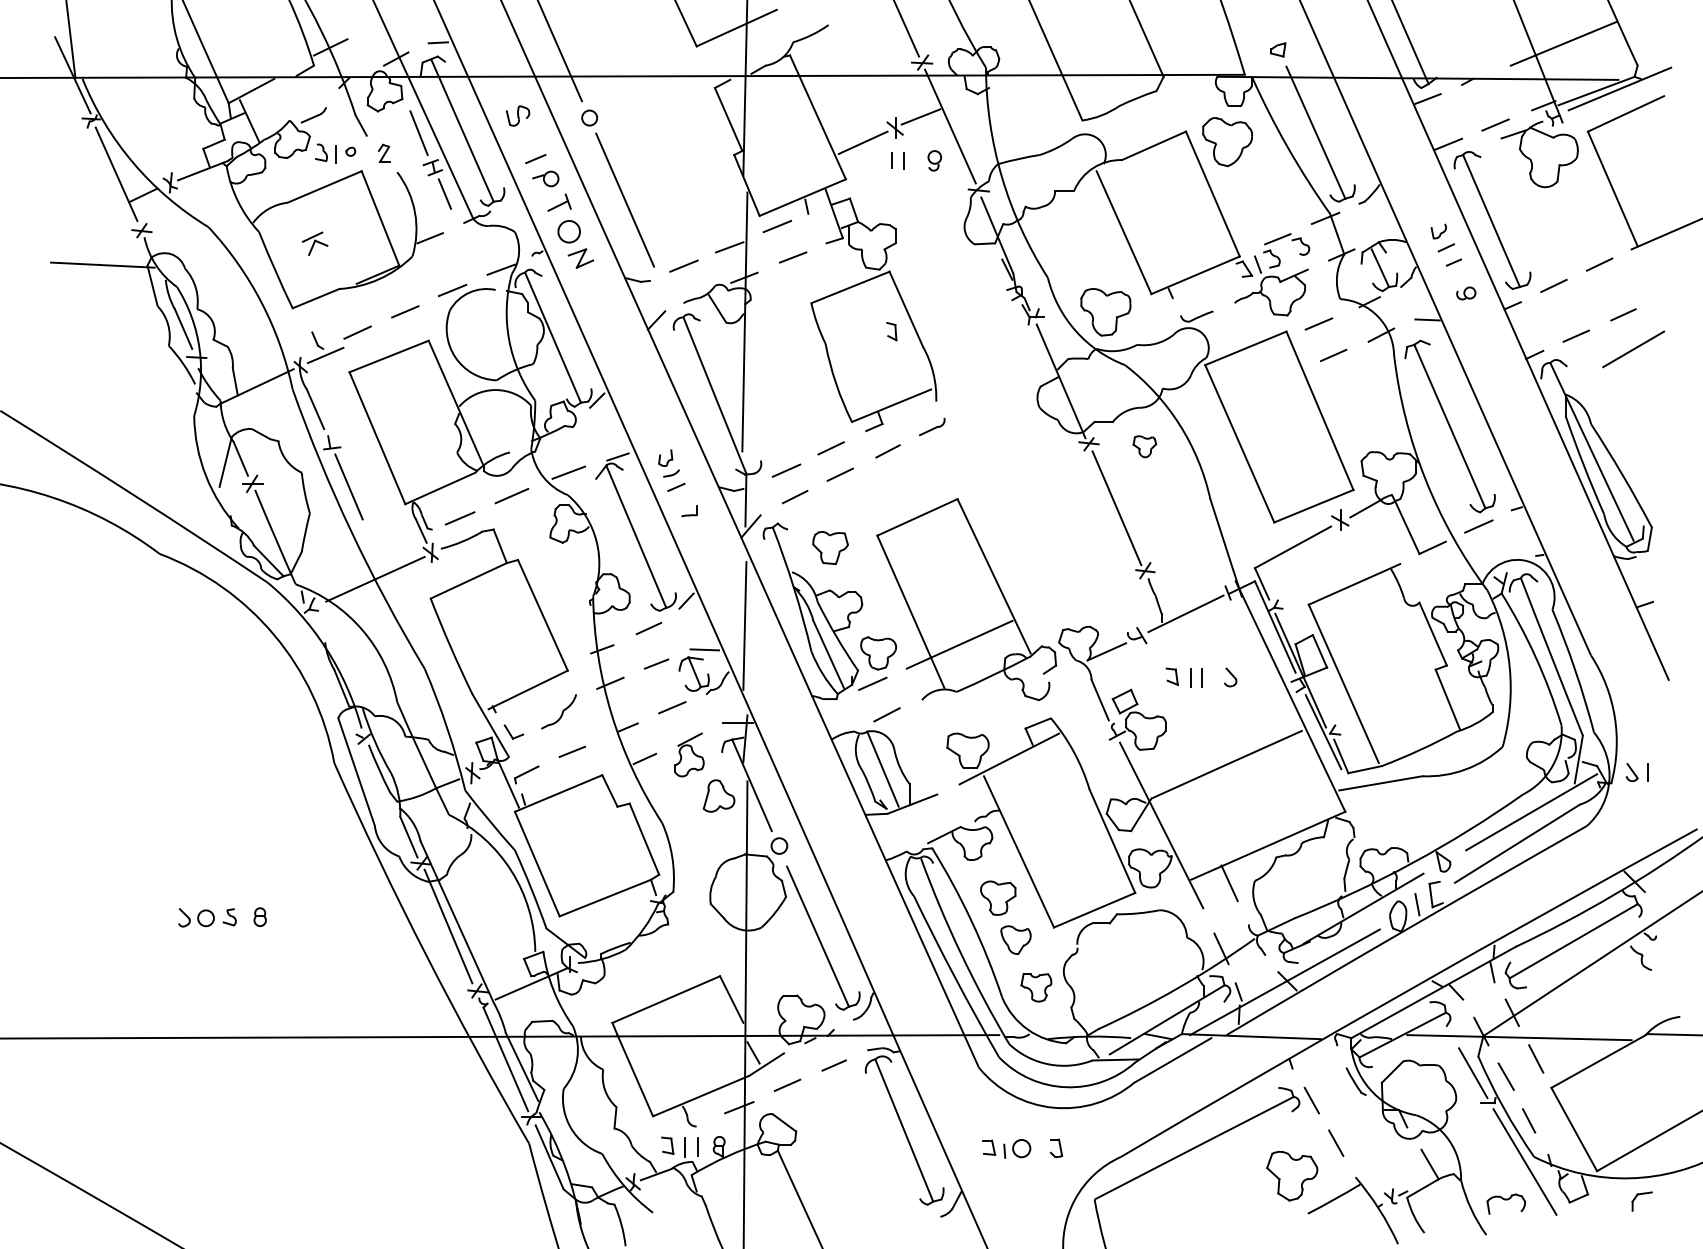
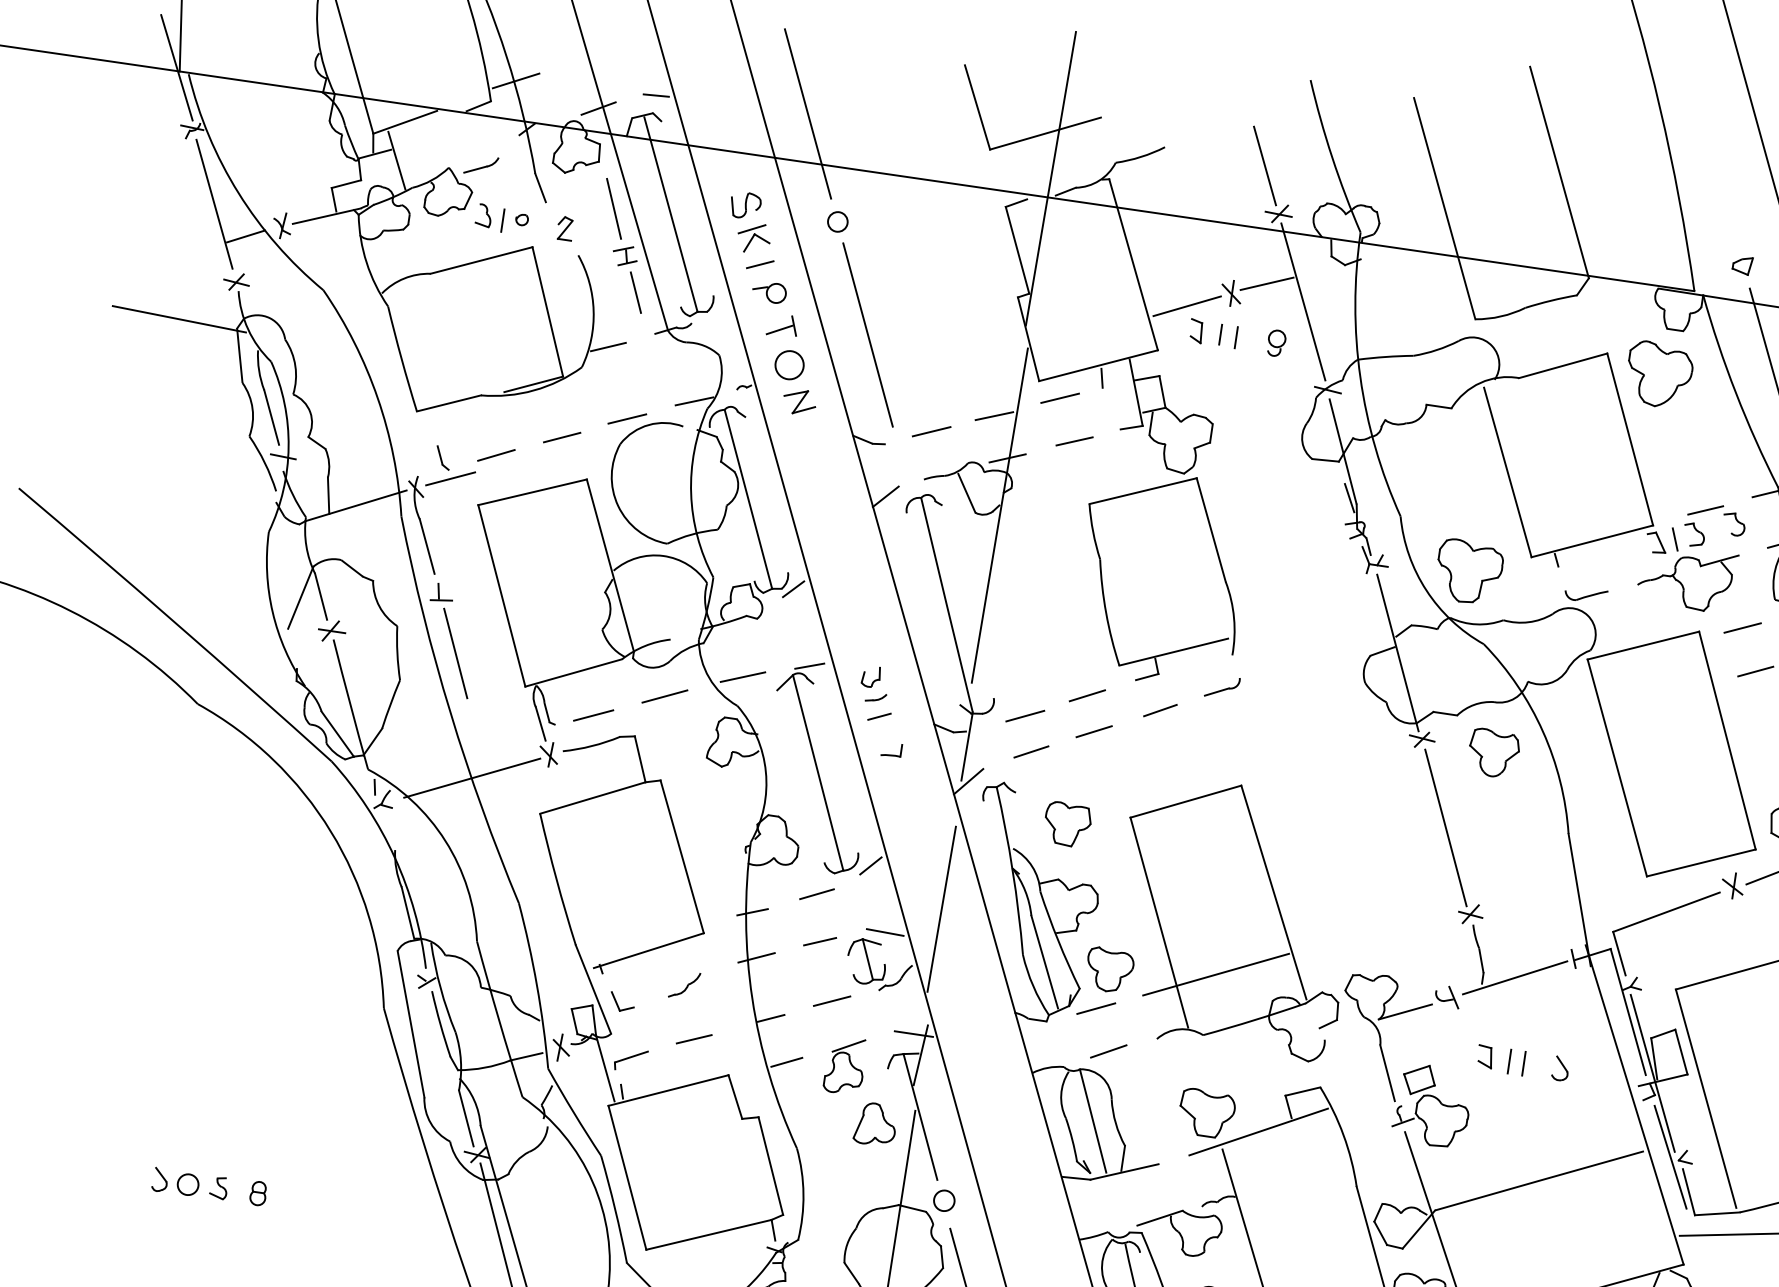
part: (315, 243) -> (754, 237), moved
part: (891, 331) -> (1195, 330), moved
part: (1144, 446) -> (1493, 753), size x1.67
part: (558, 712) -> (683, 985), size x0.62

